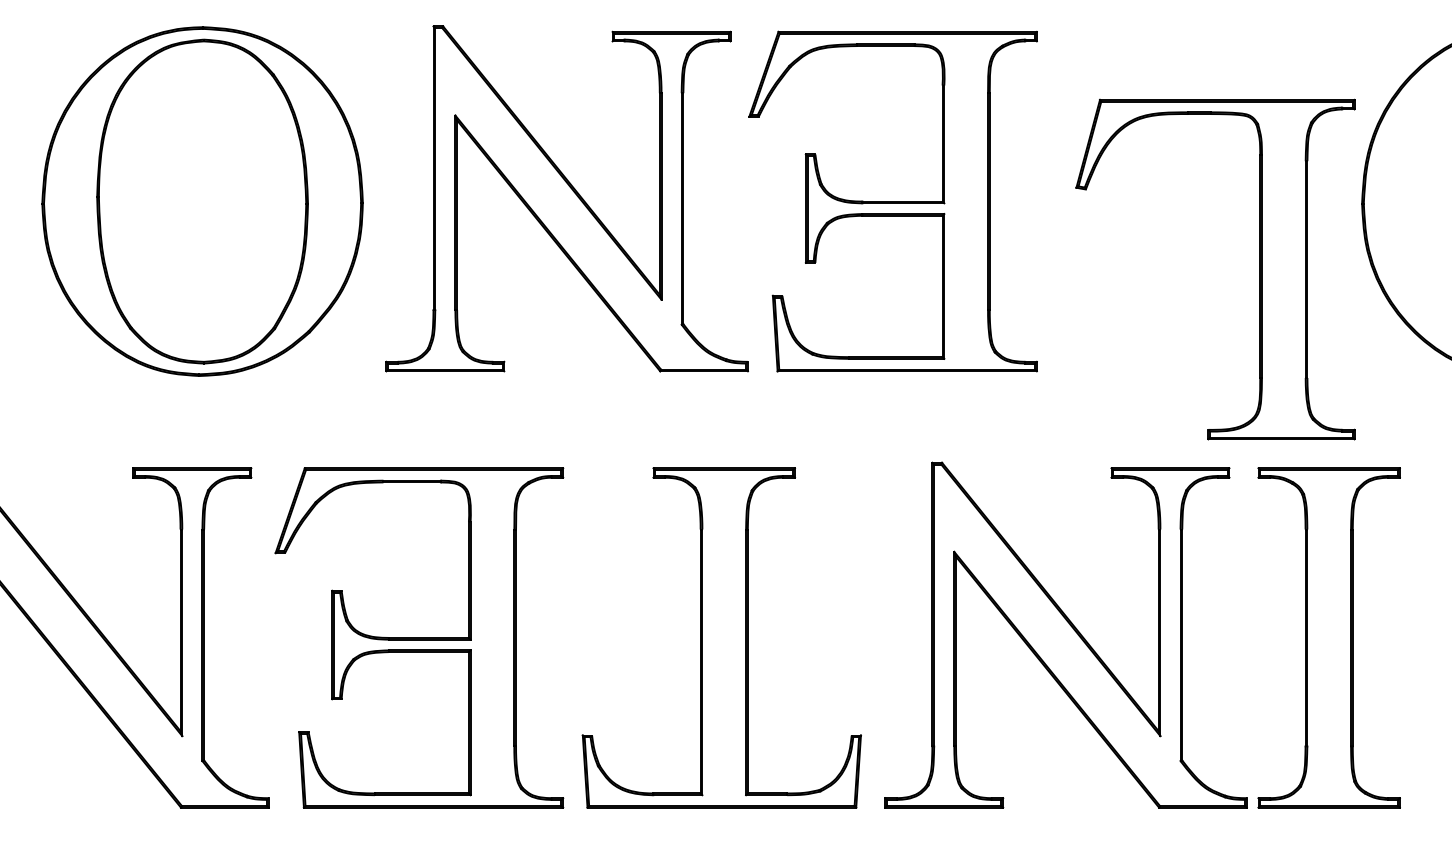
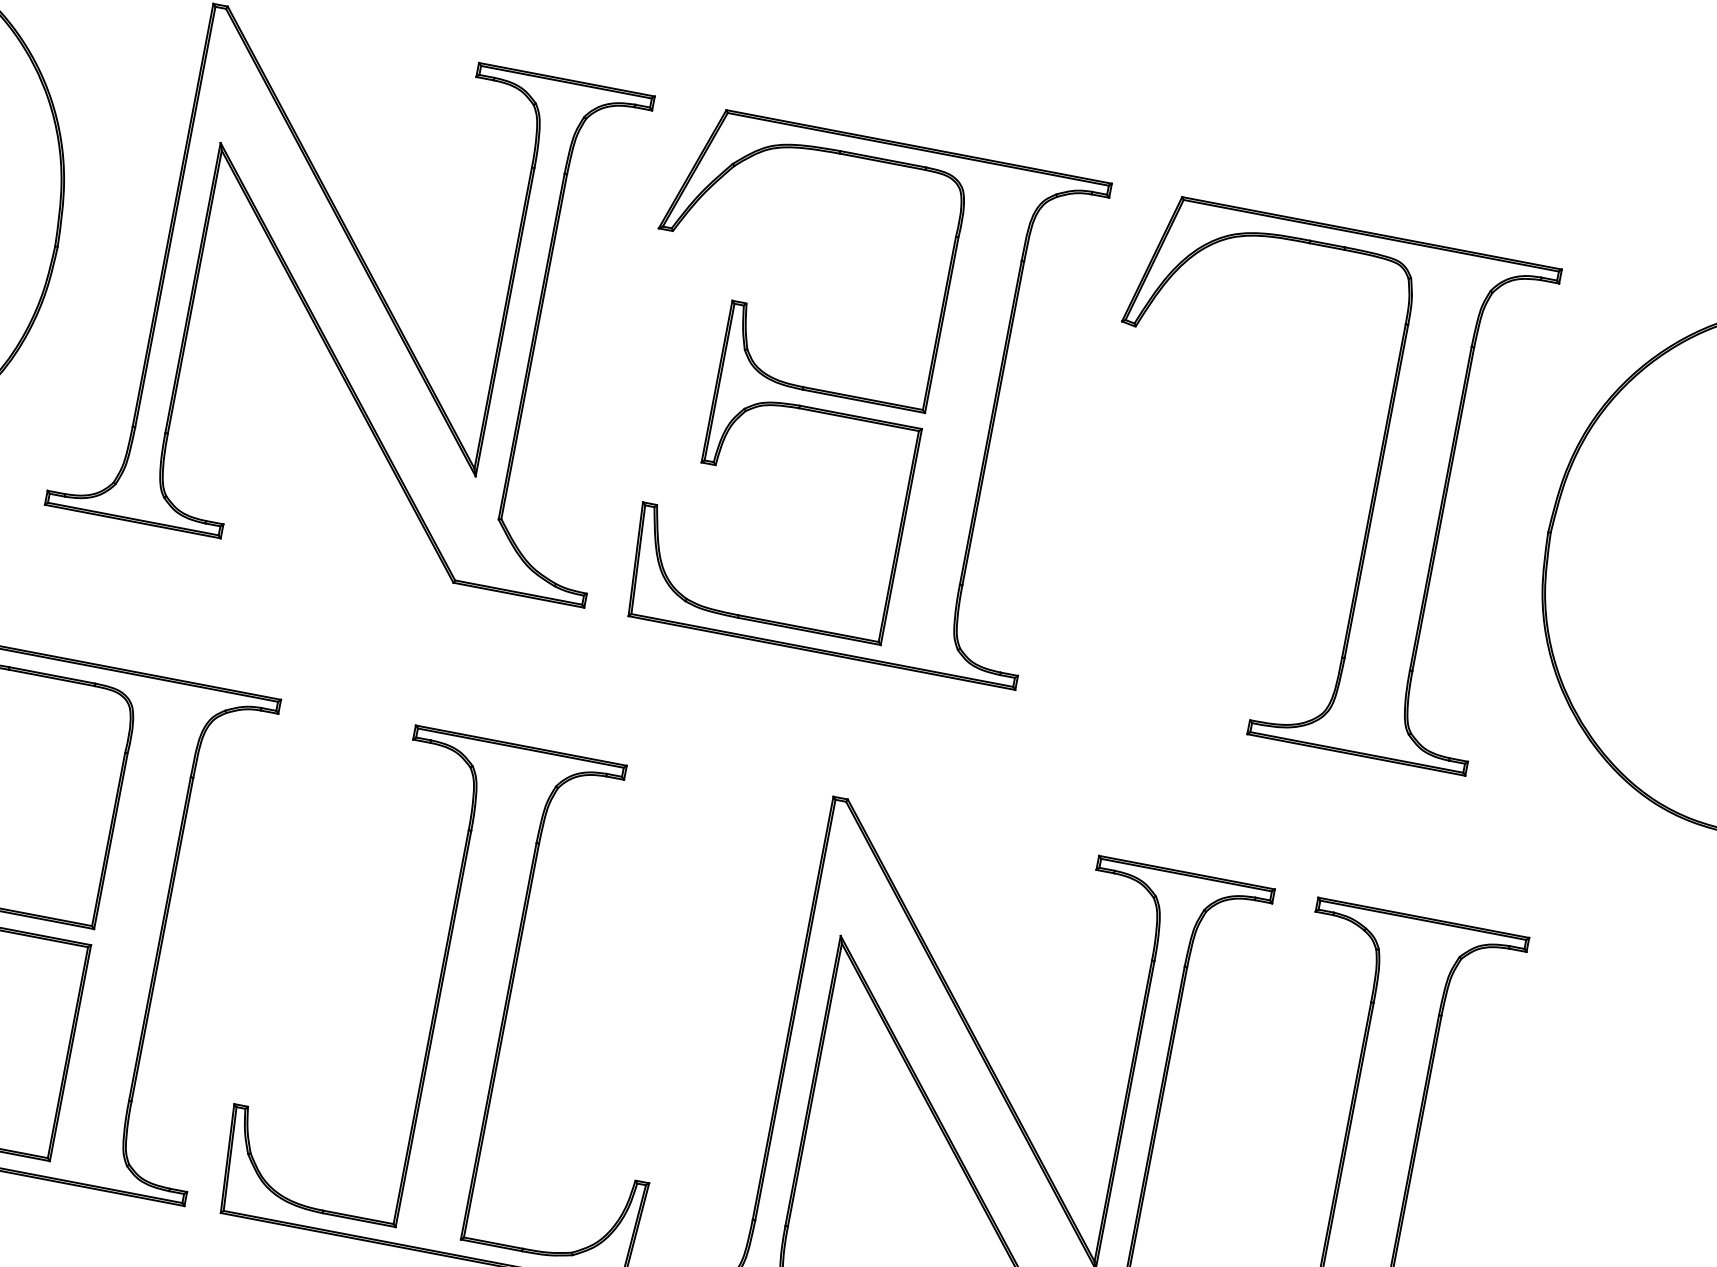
part: (1259, 269) -> (1371, 495), moved

